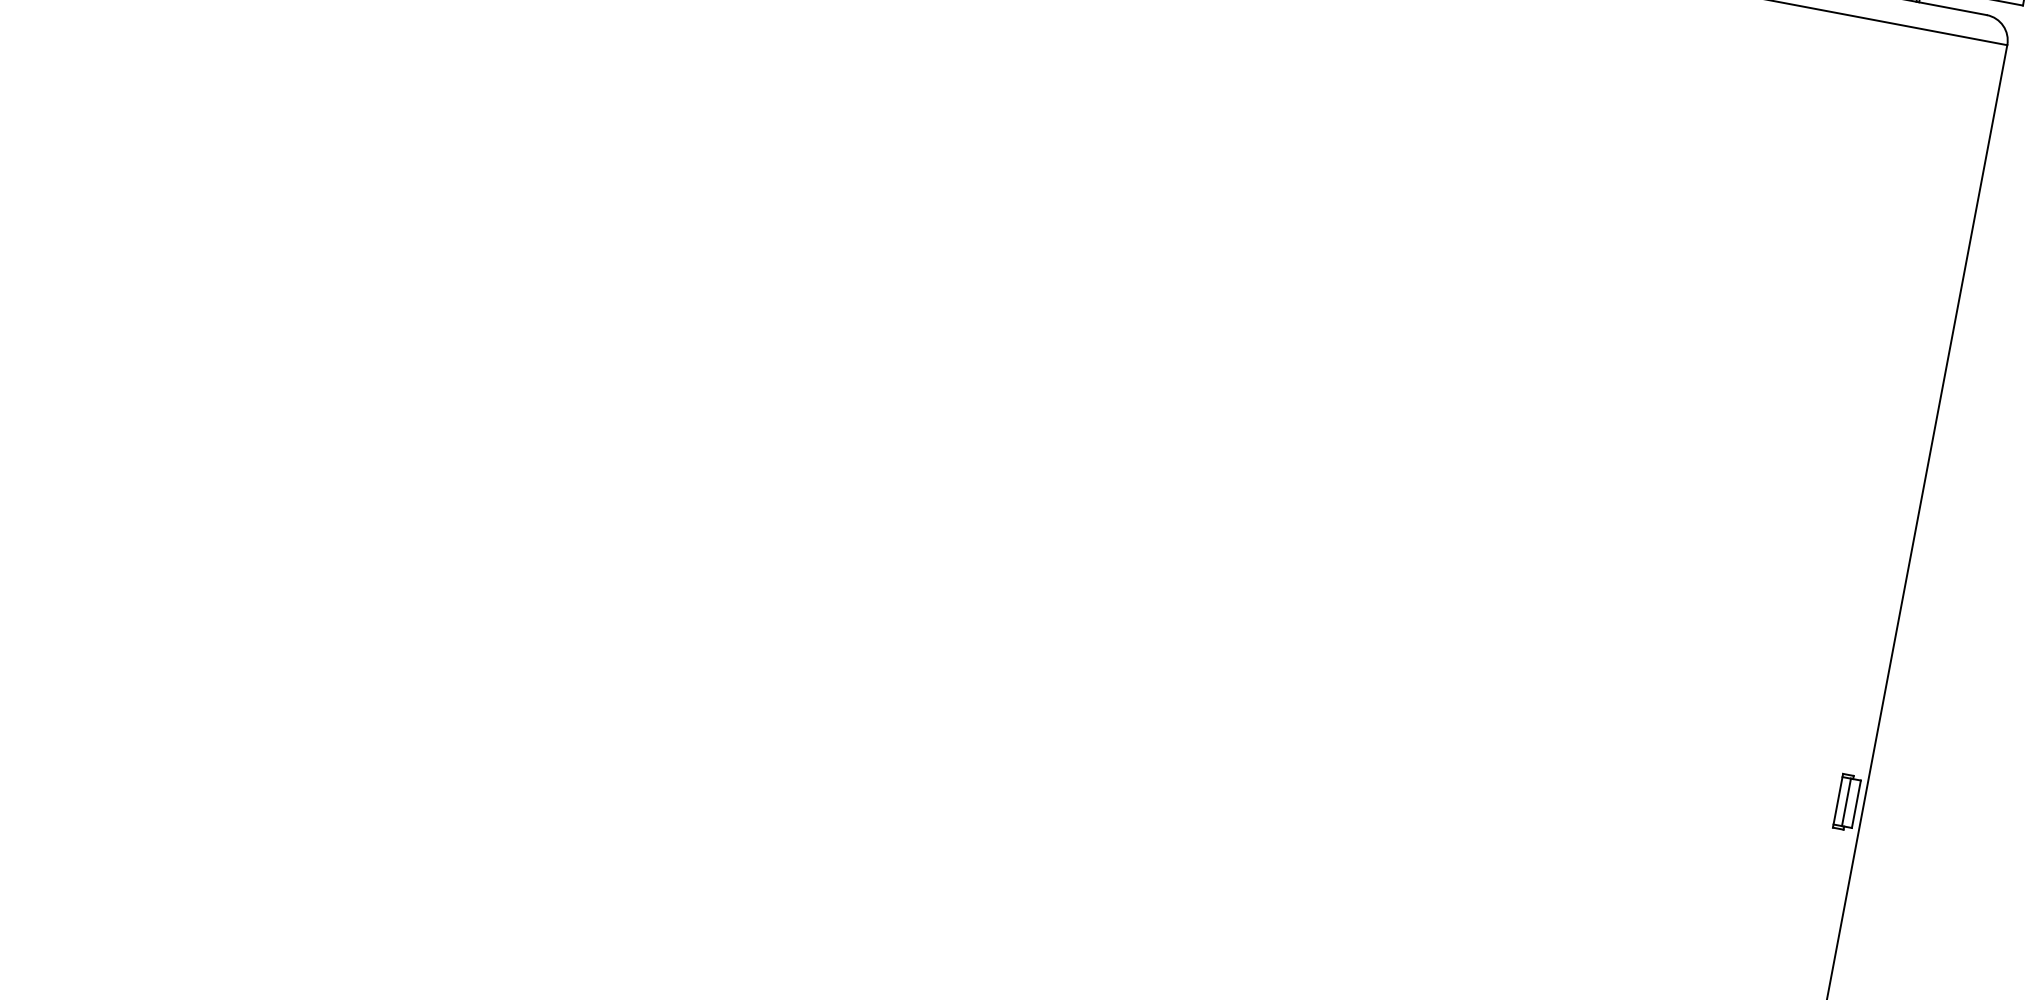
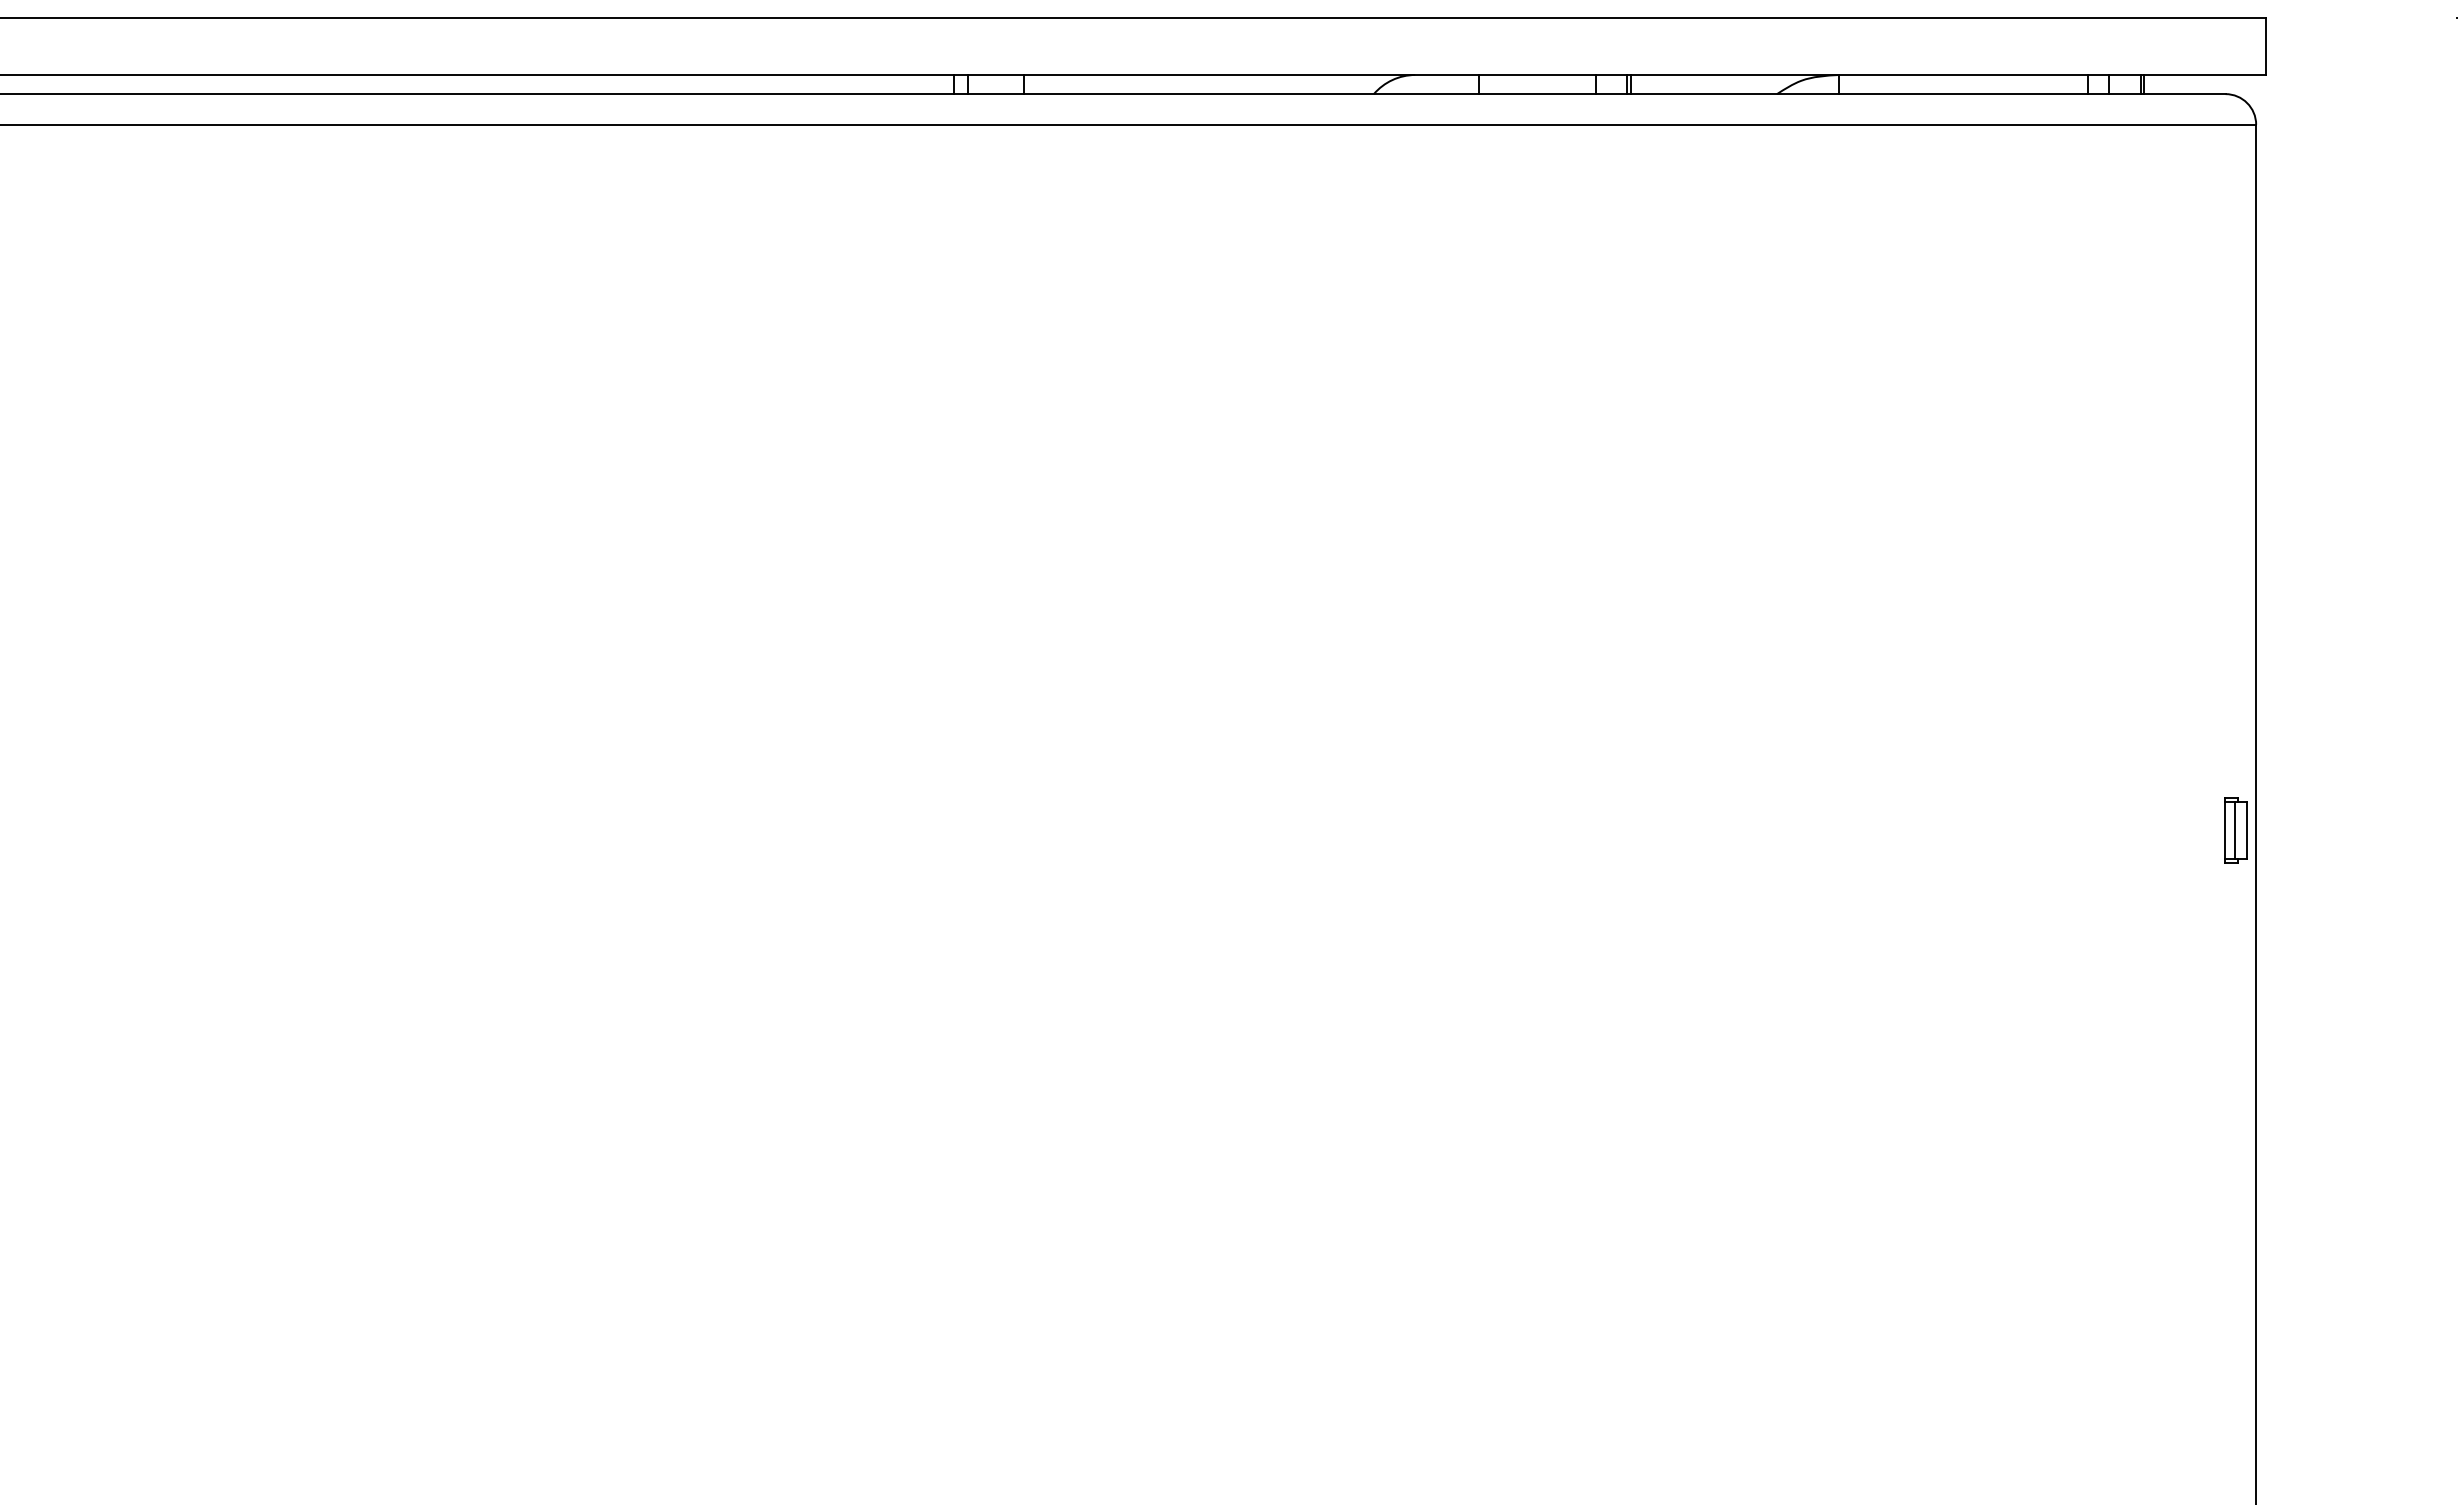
part: (1846, 802) -> (2235, 830), moved

